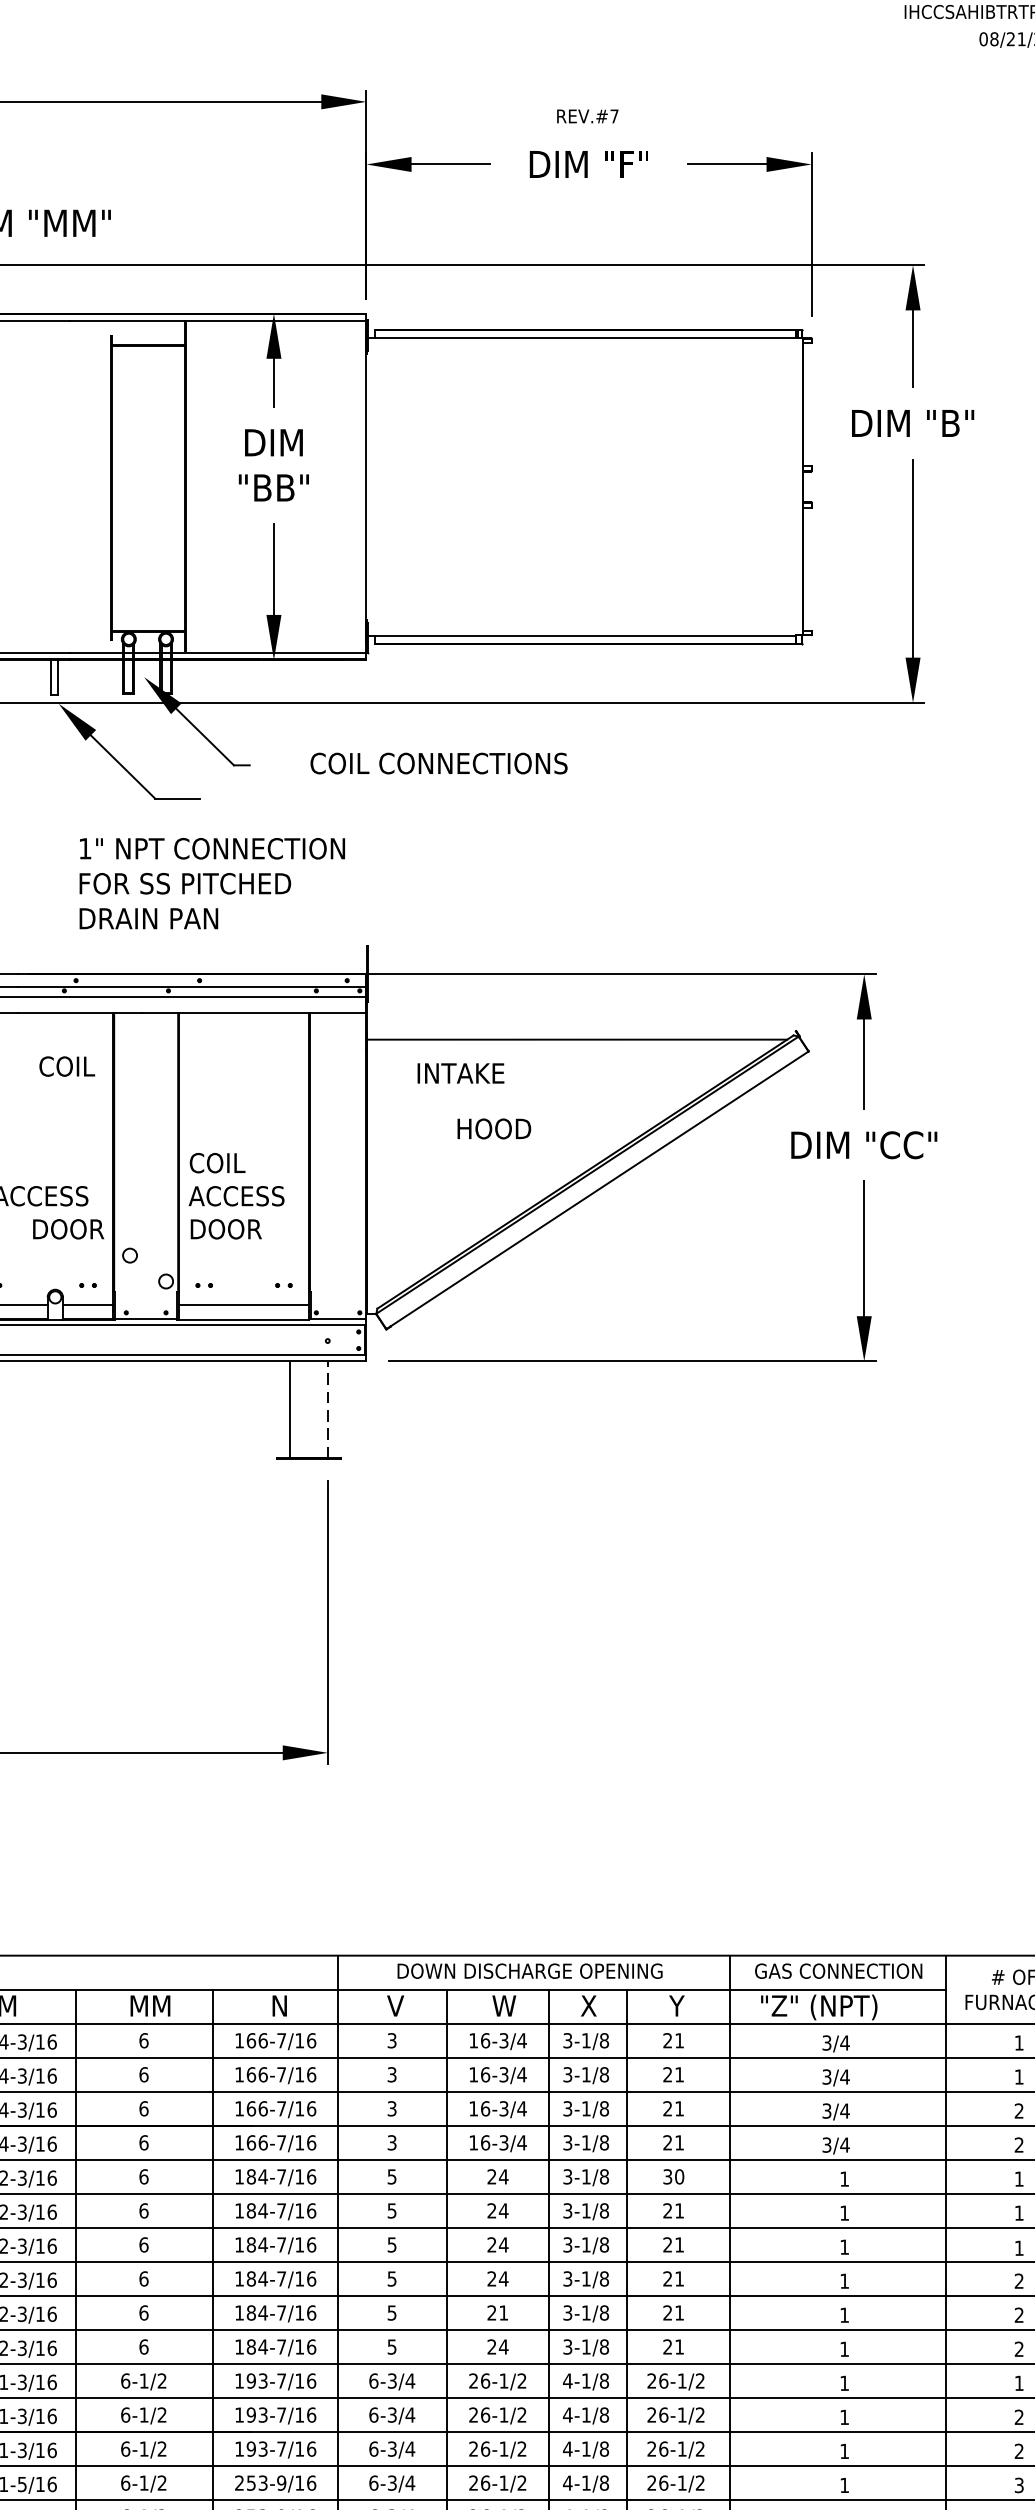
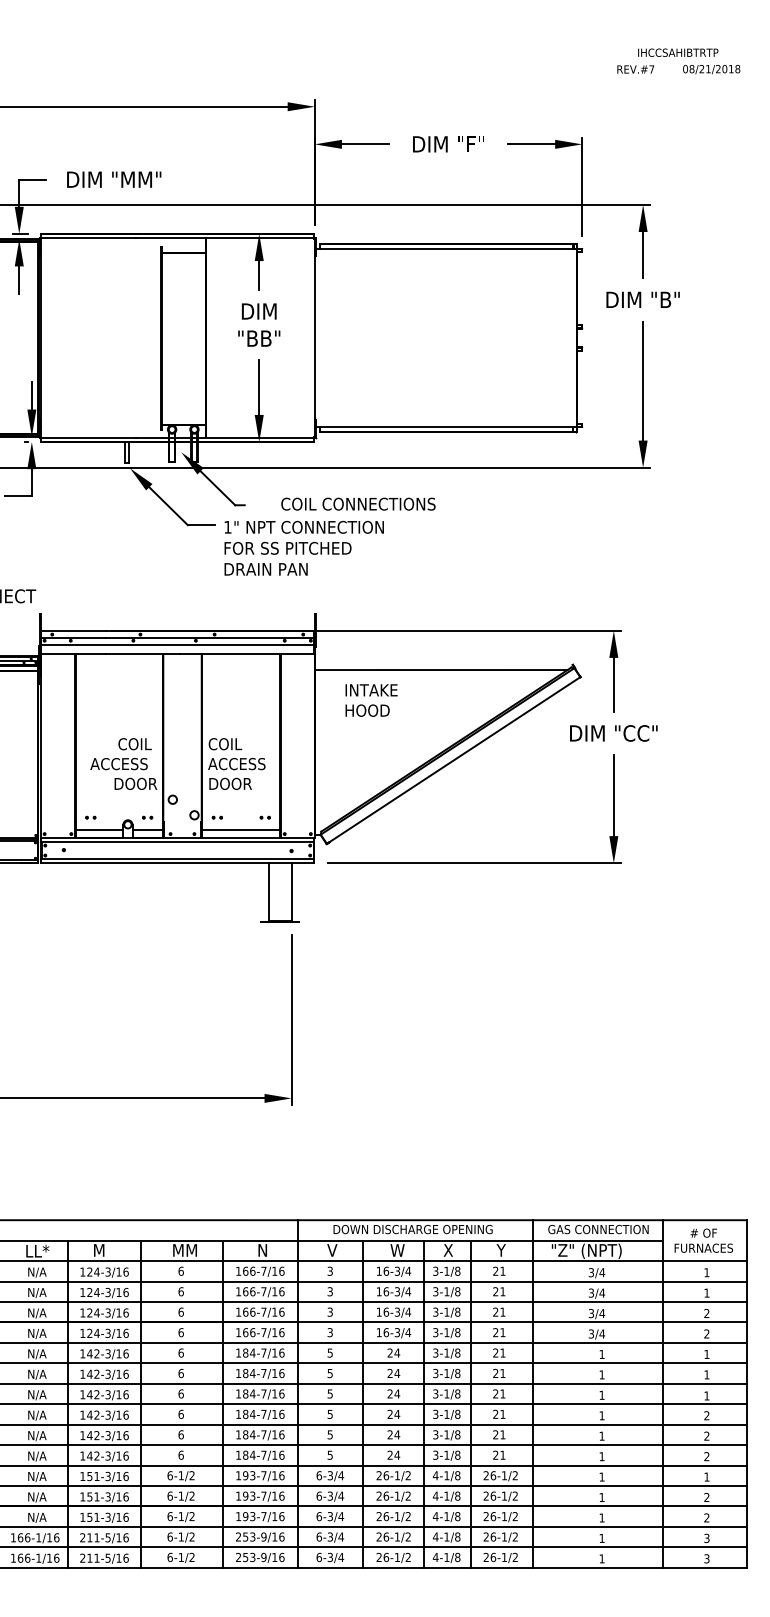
text: (587, 116) -> (635, 69), moved
text: (211, 882) -> (303, 547), moved
text: (66, 1067) -> (134, 744), moved
text: (494, 1128) -> (367, 710), moved
line: (327, 1408) -> (291, 891), dashed -> solid
text: (673, 2175) -> (499, 1352), 30 -> 21
text: (504, 2312) -> (397, 1434), 21 -> 24

